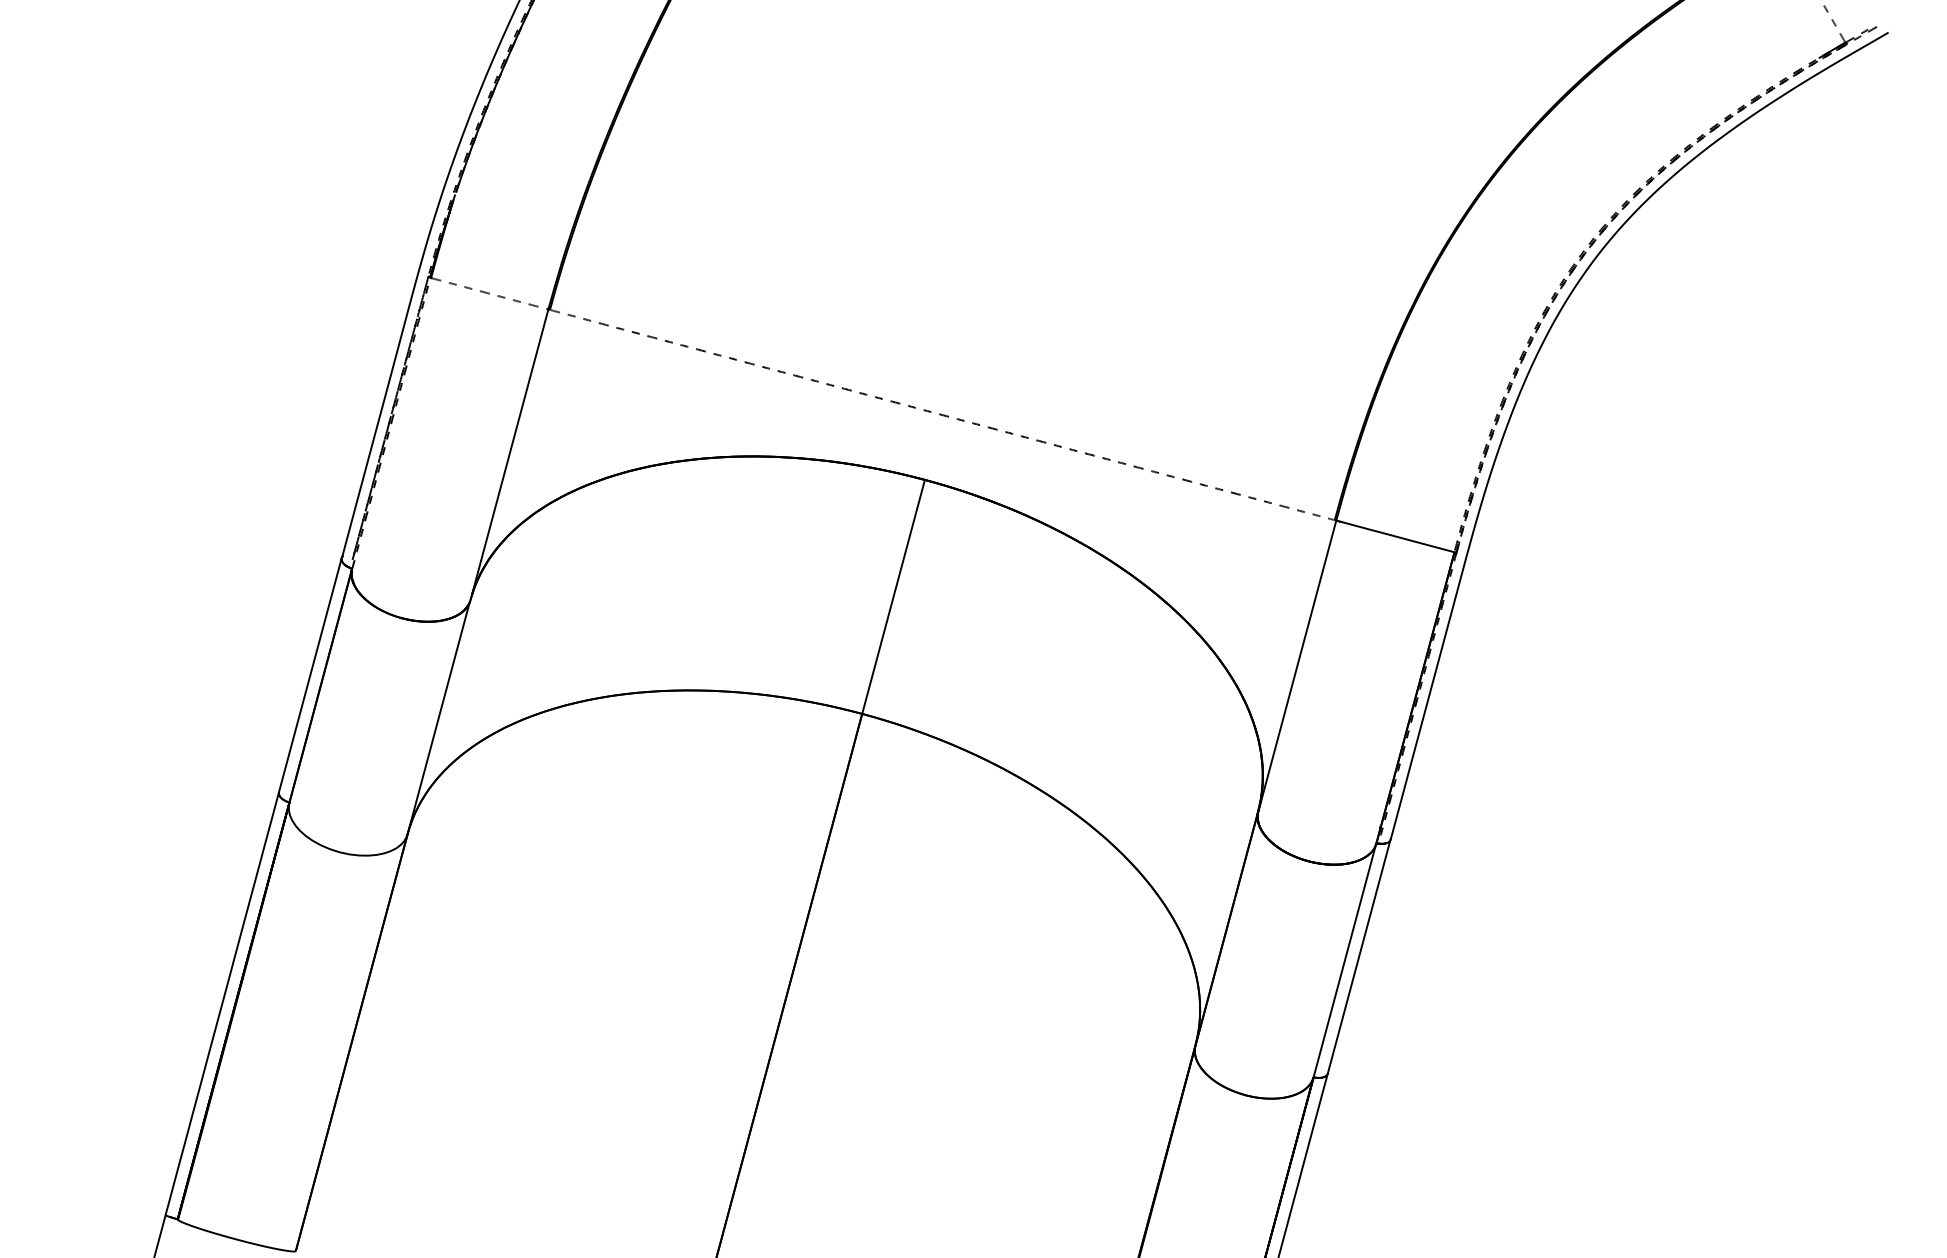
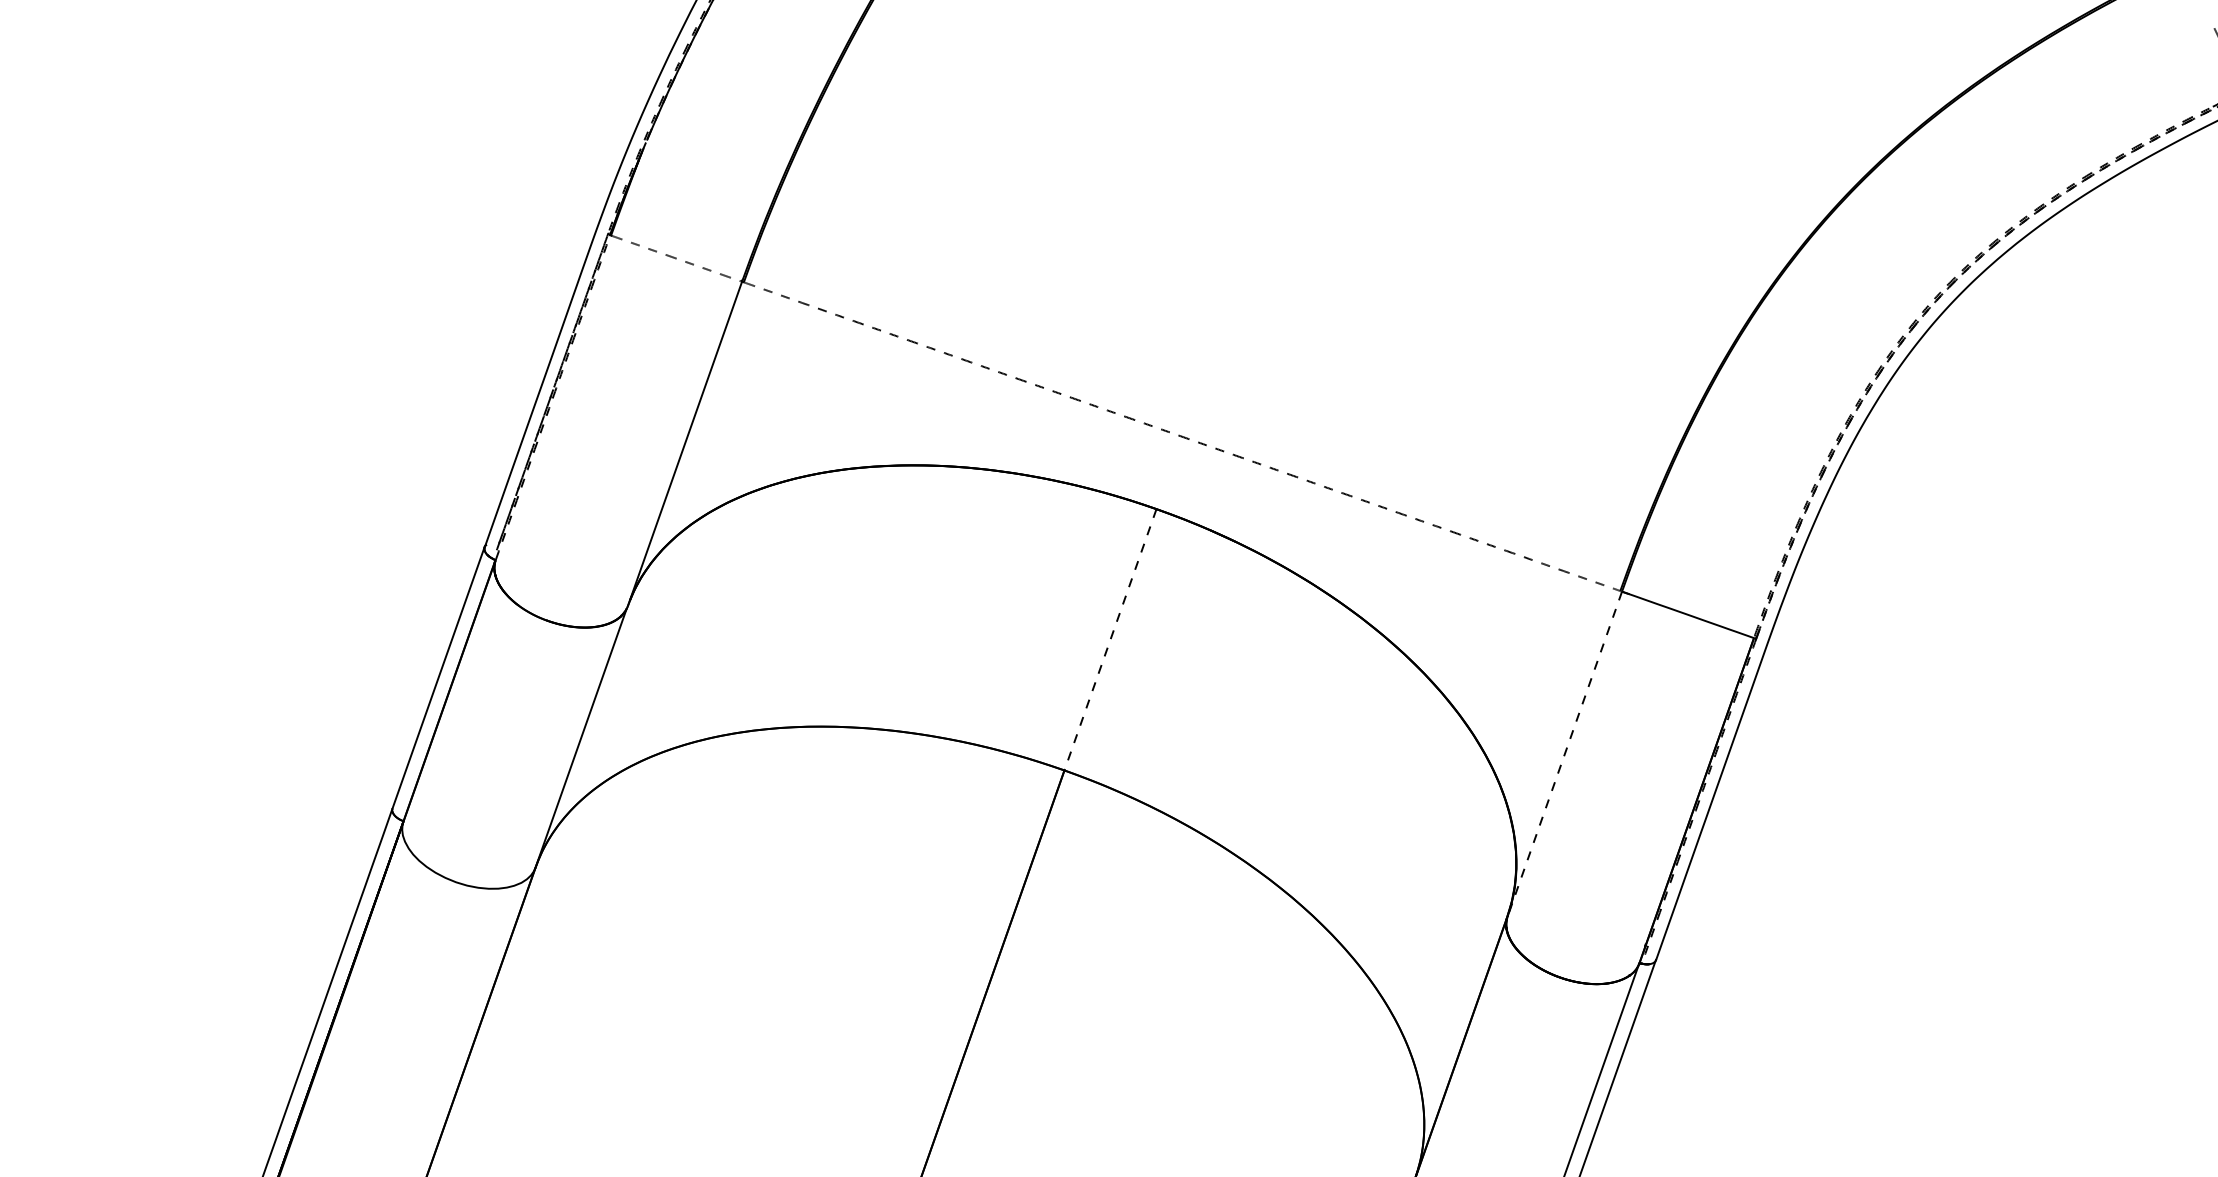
line: (893, 597) -> (1110, 640), solid -> dashed
line: (1297, 666) -> (1564, 754), solid -> dashed

